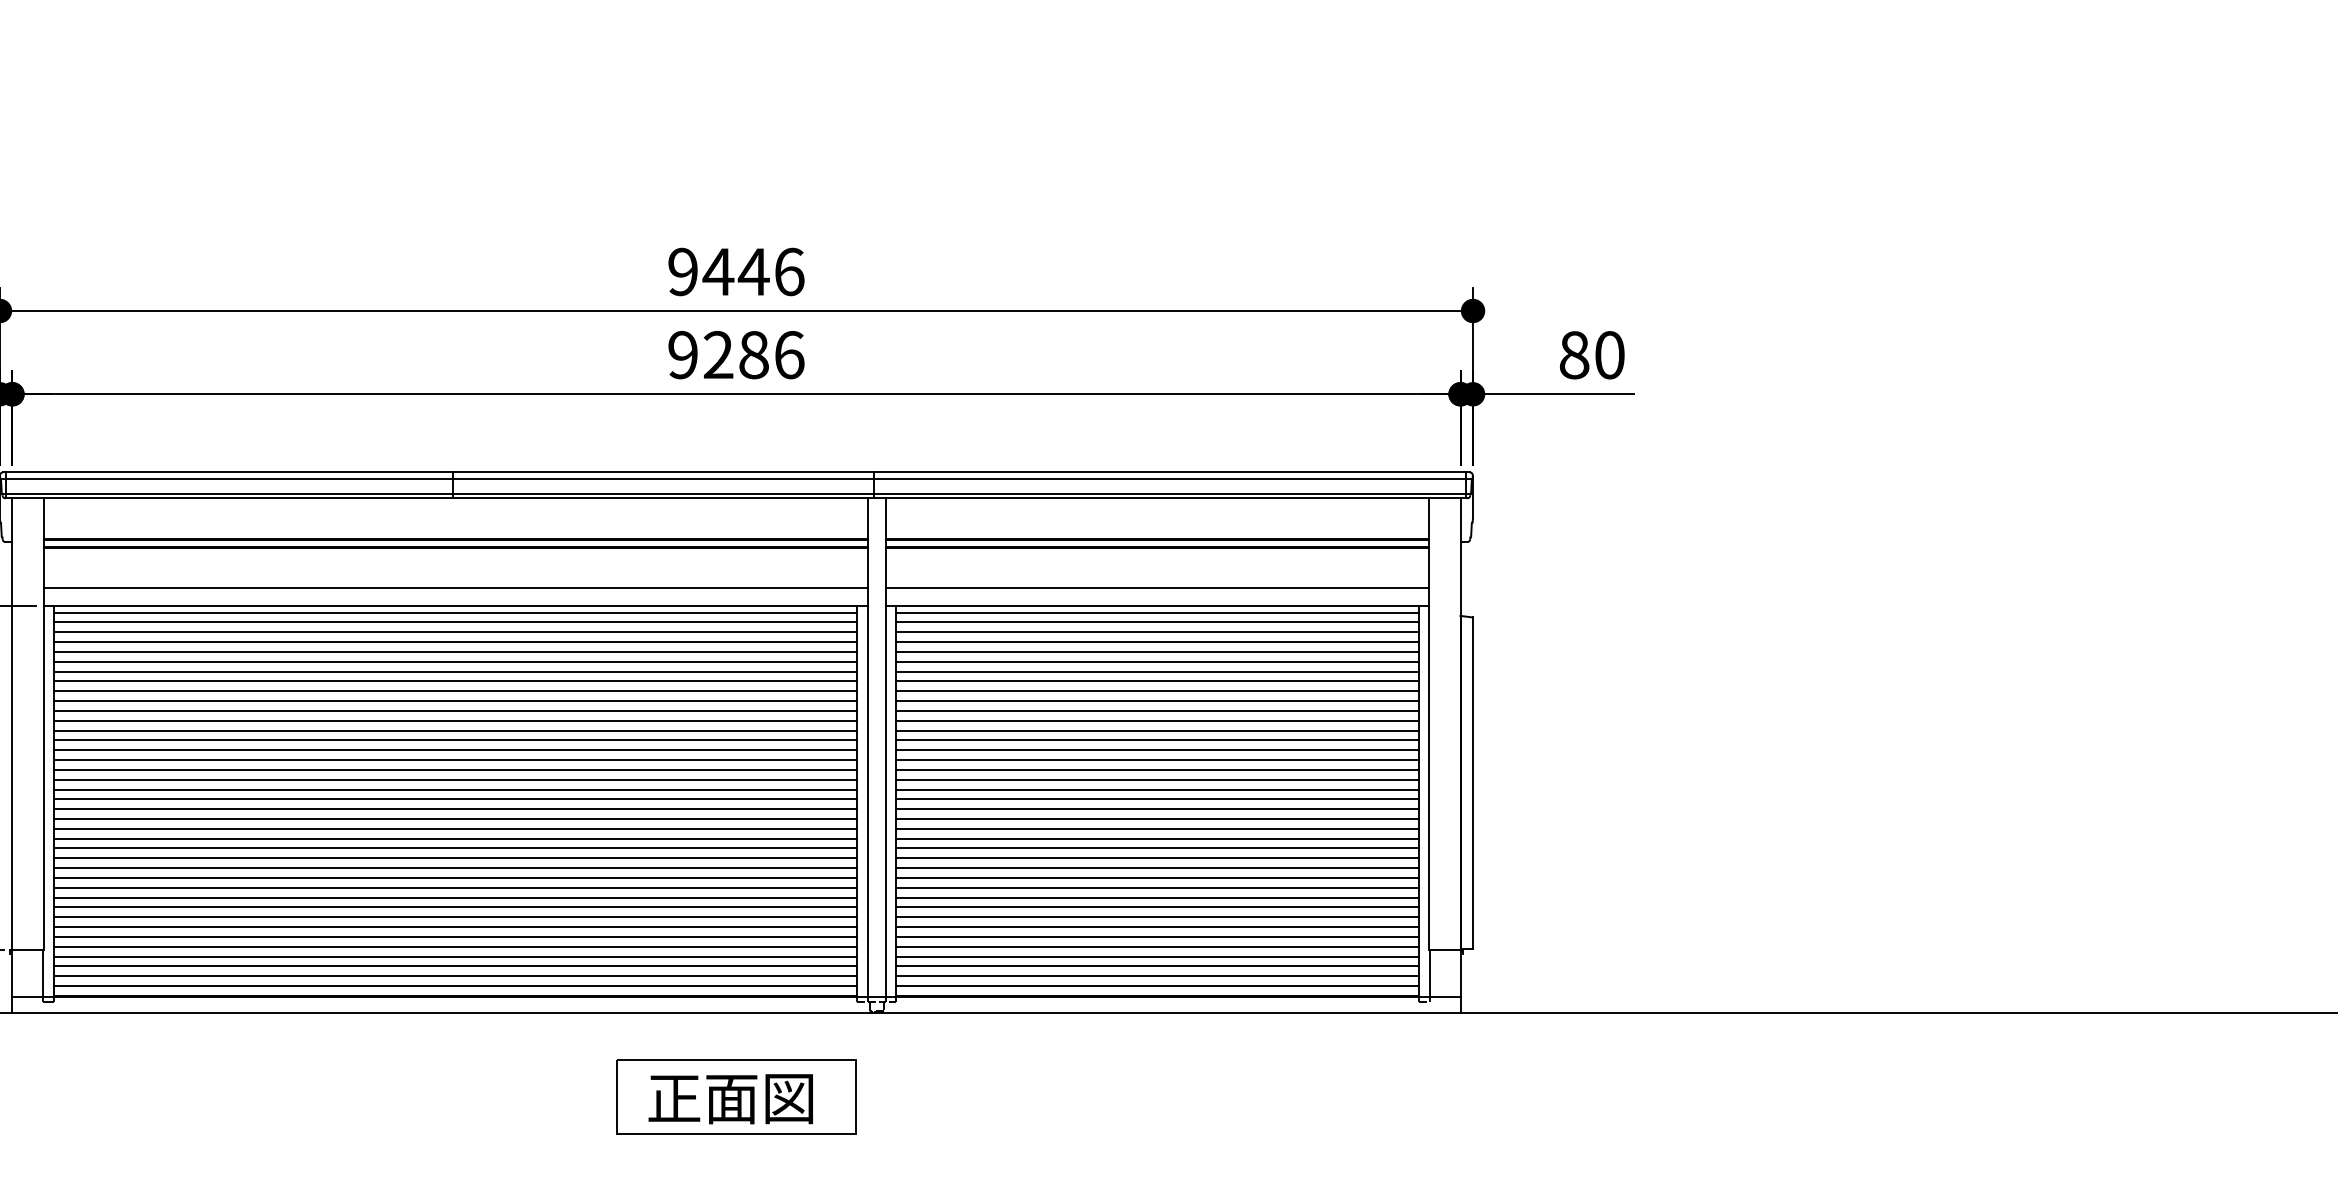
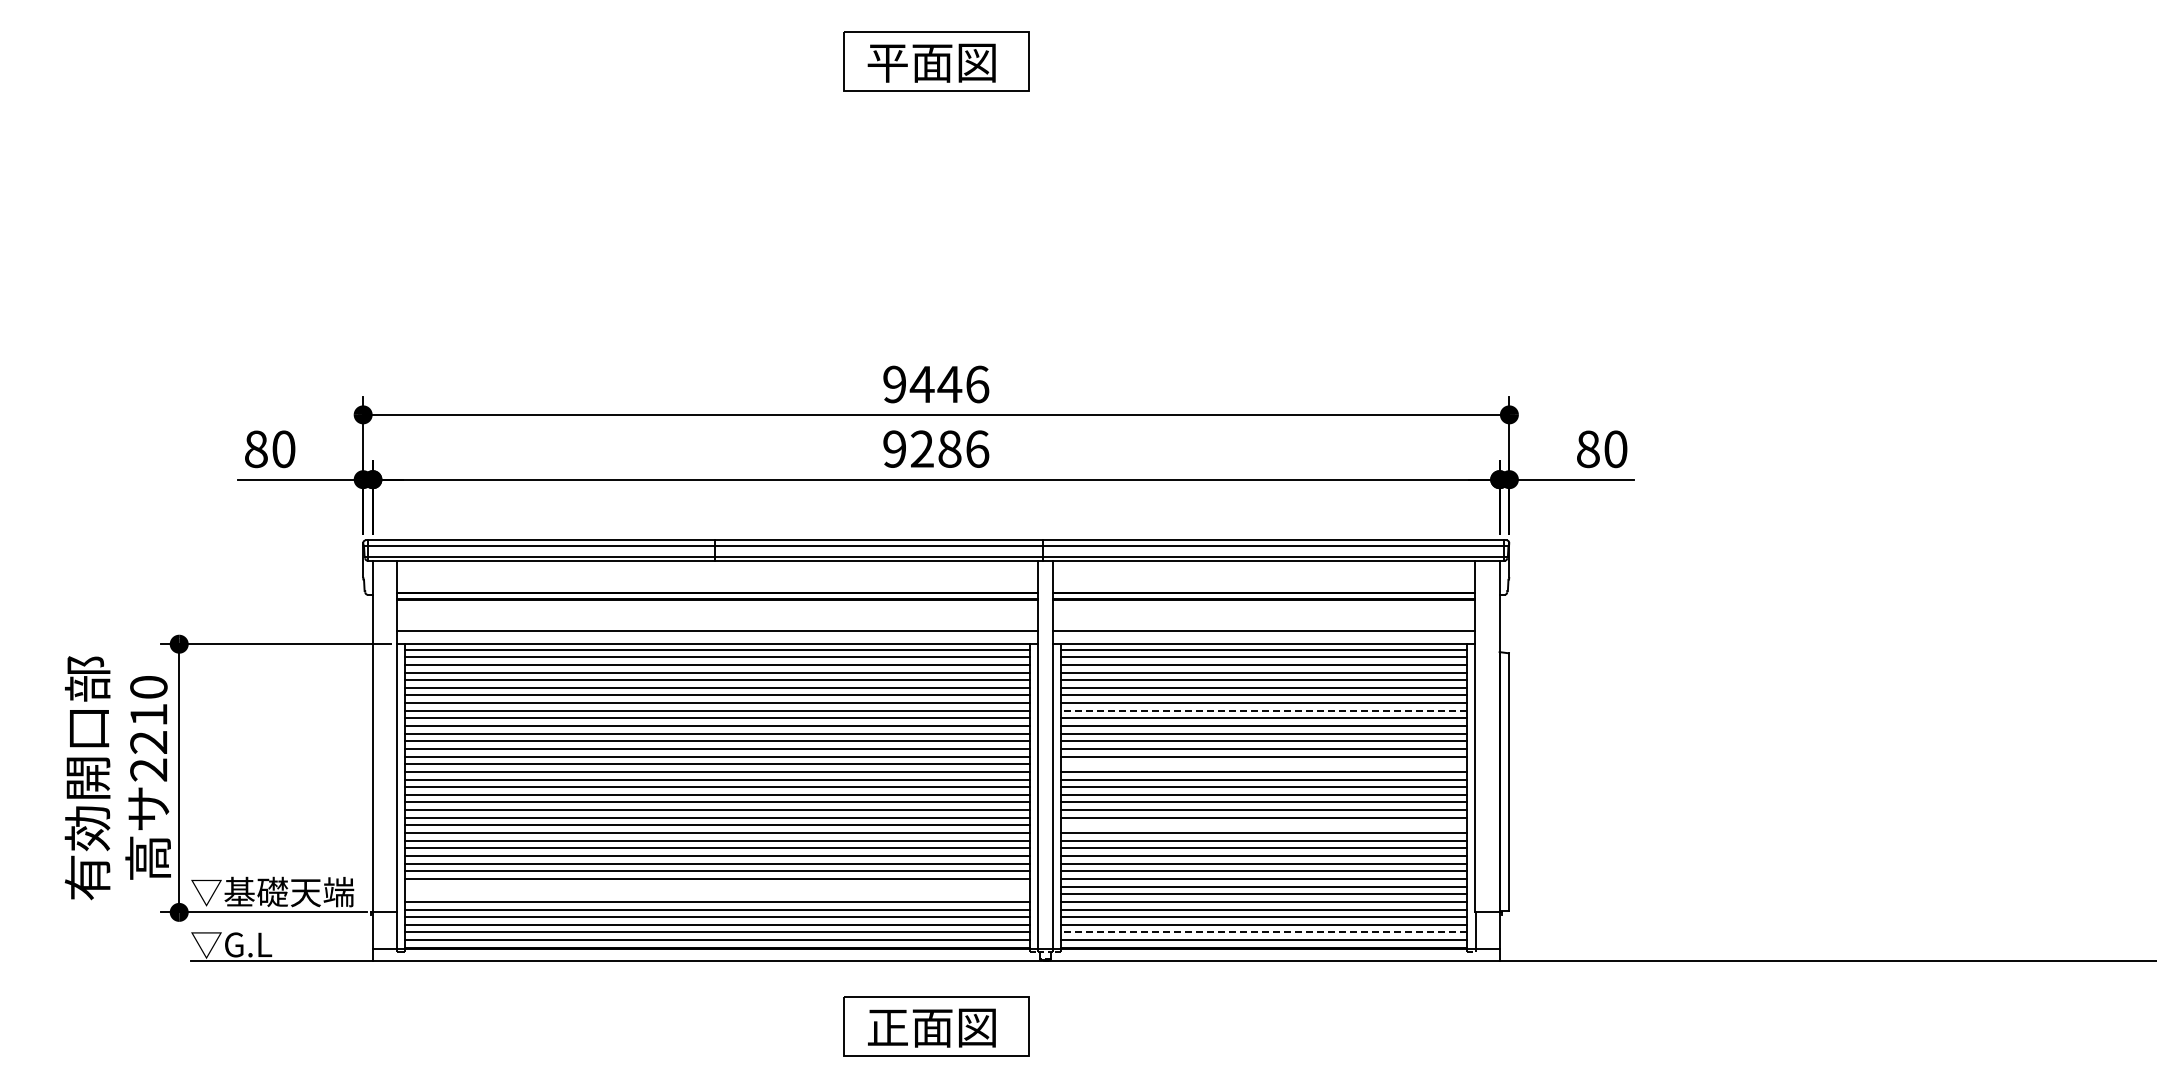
line: (1157, 690) -> (1263, 710), solid -> dashed
line: (1157, 760) -> (1263, 764), removed
line: (1157, 838) -> (1263, 825), removed
line: (455, 917) -> (717, 886), removed
line: (455, 927) -> (717, 894), removed
line: (1157, 976) -> (1263, 932), solid -> dashed

